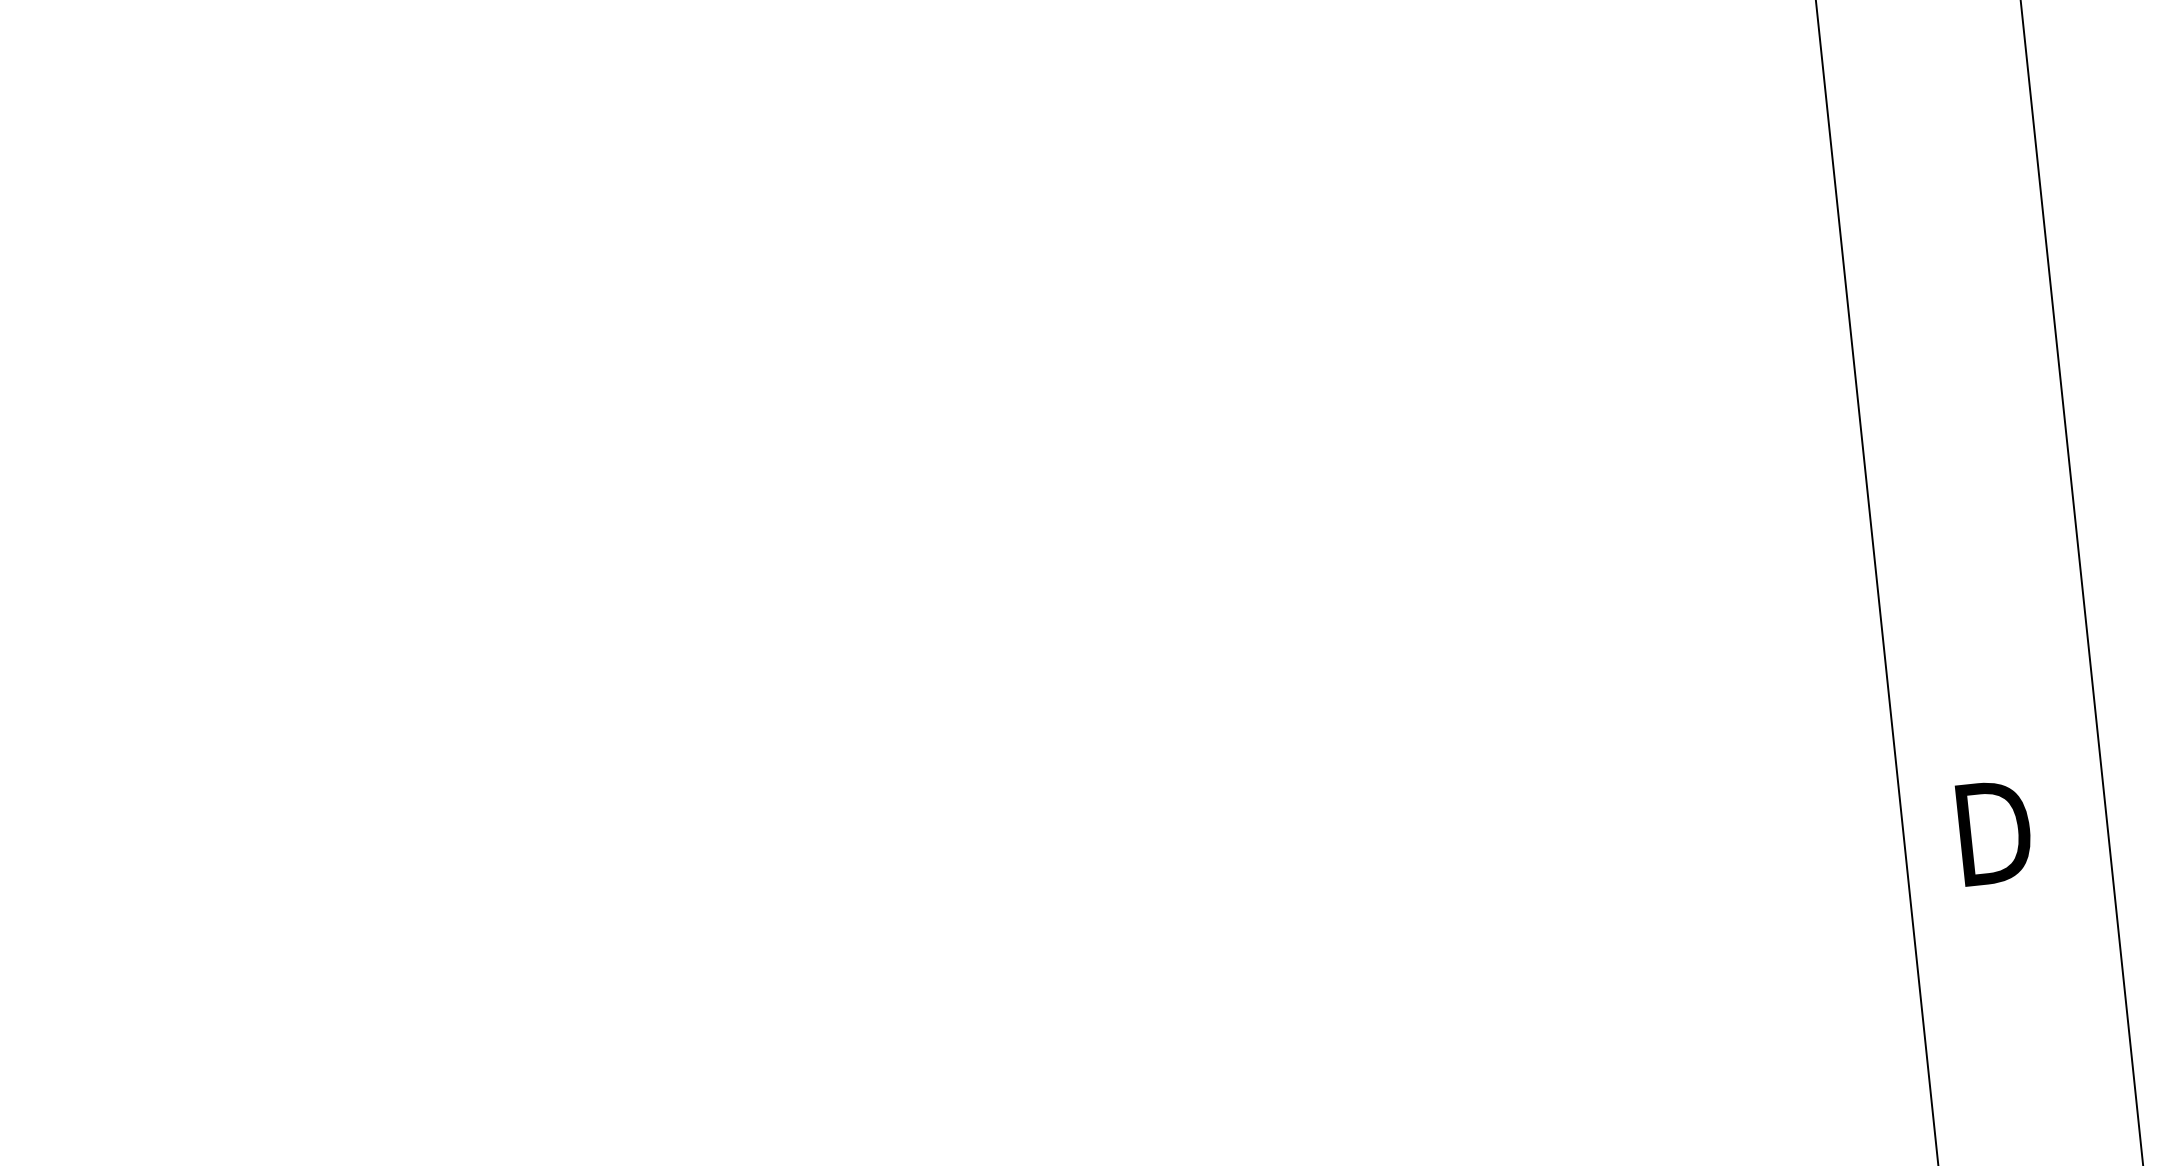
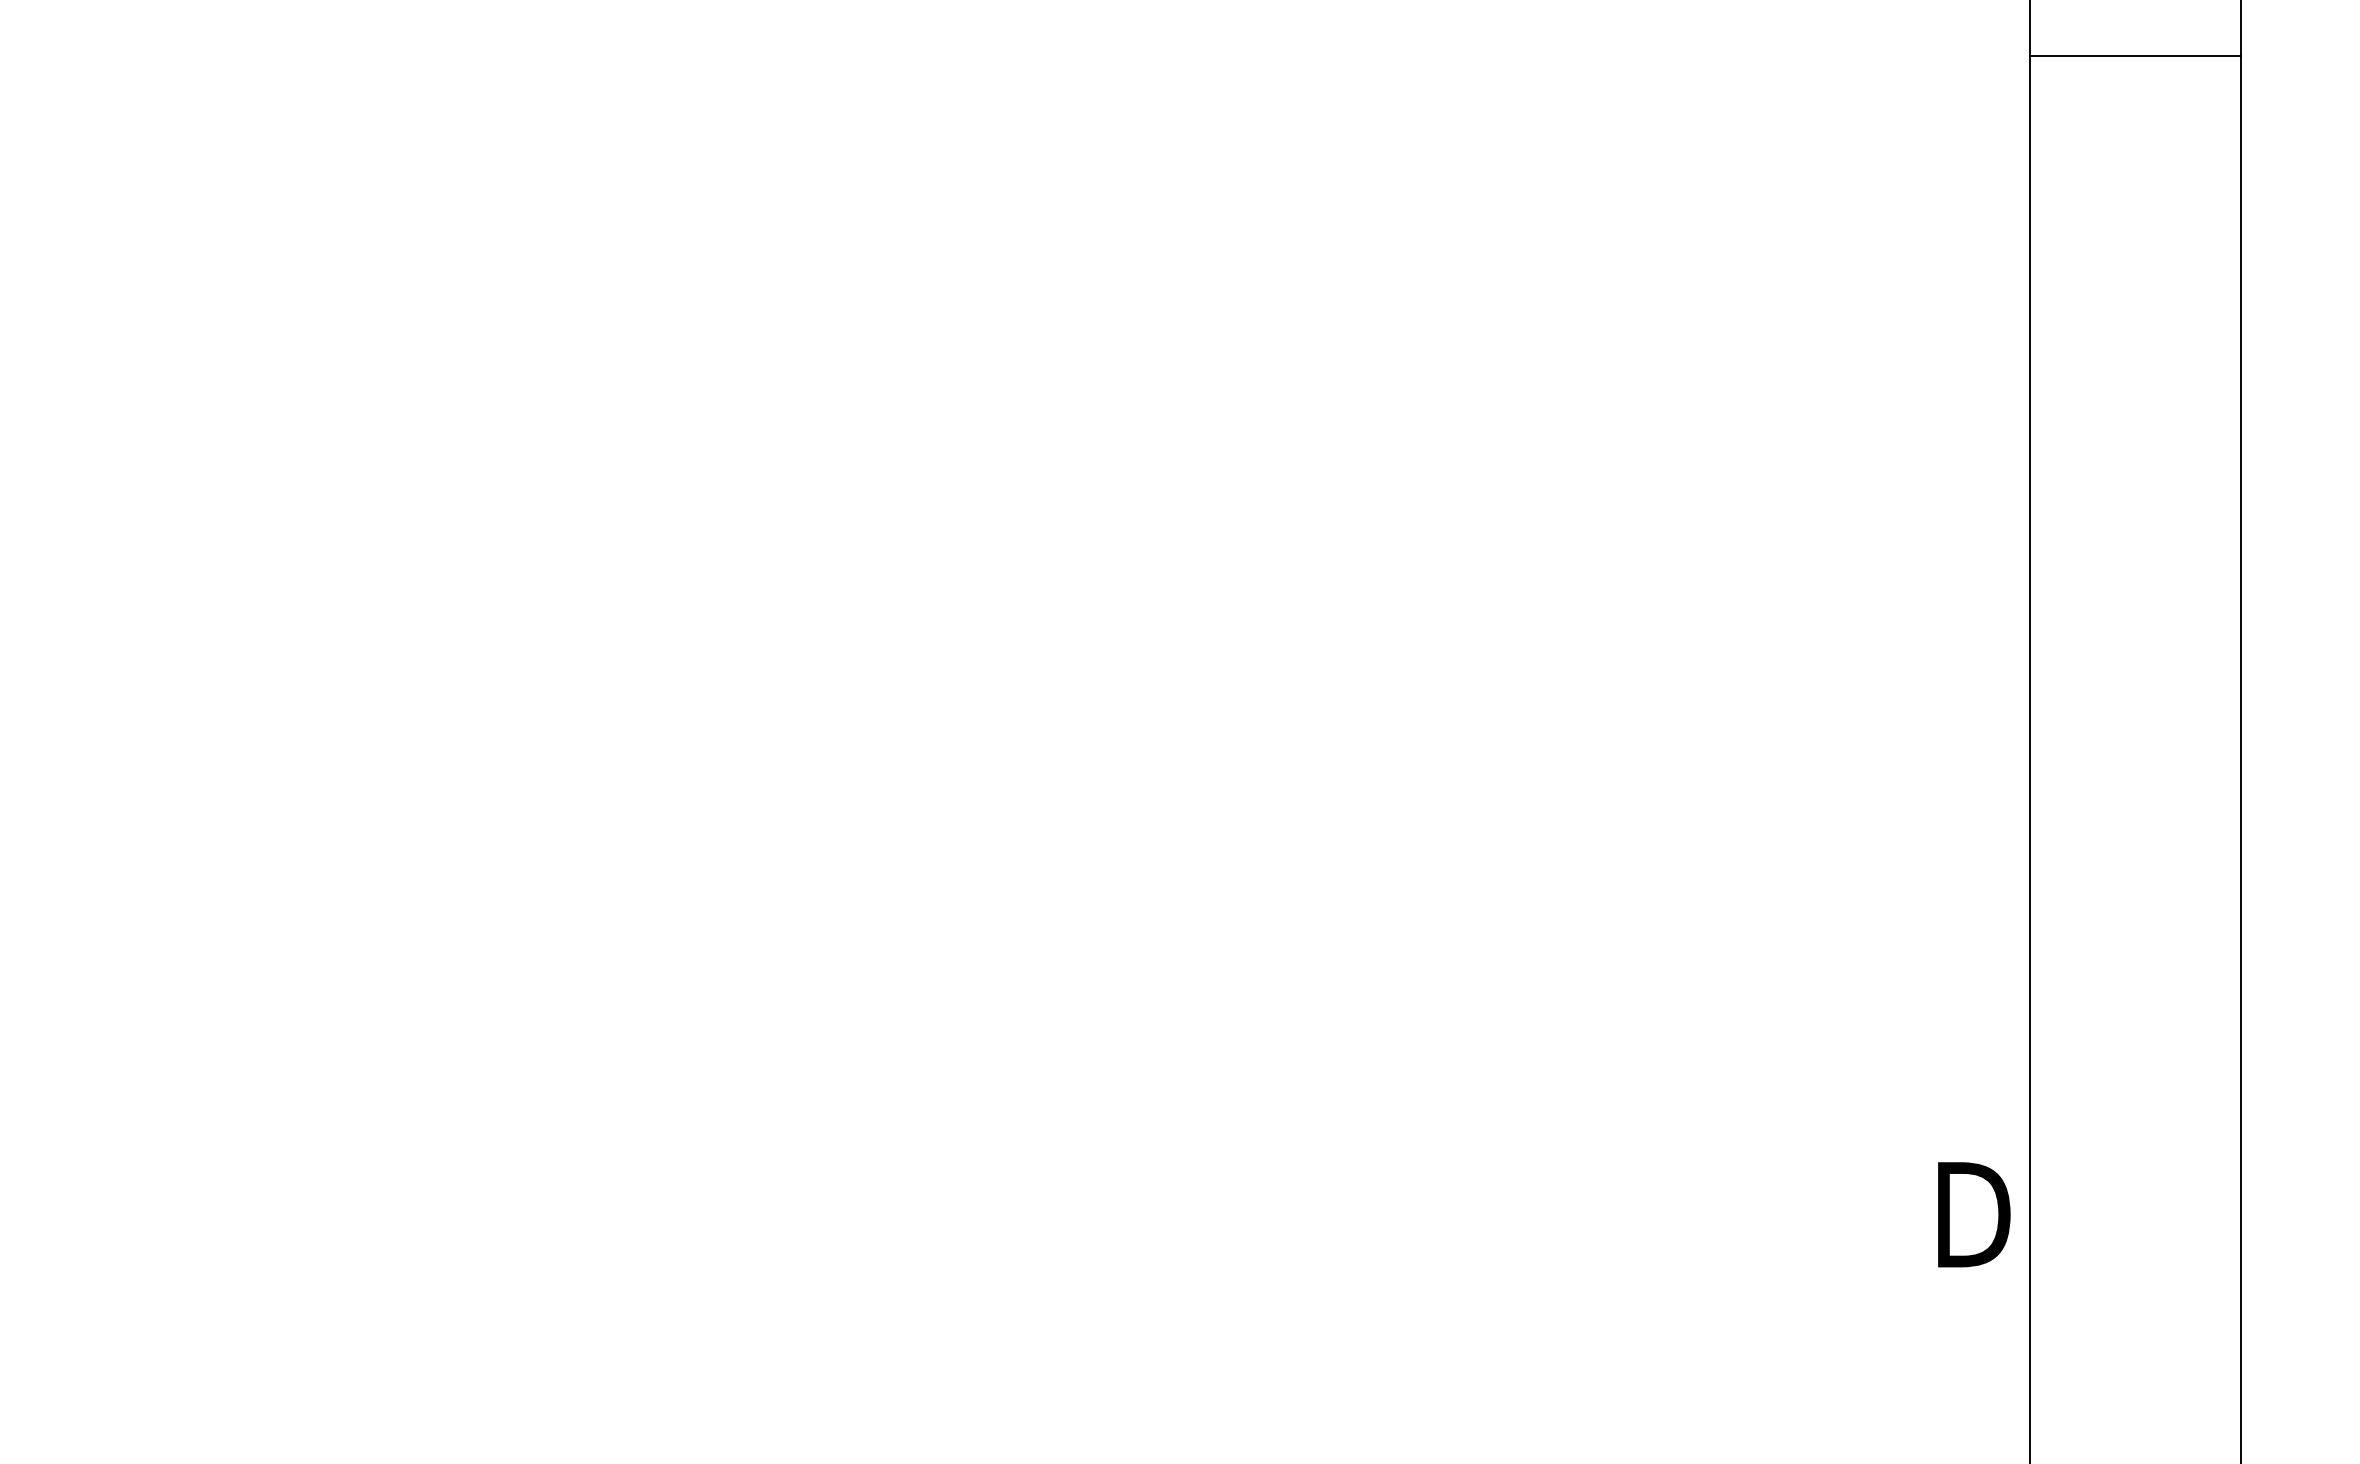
text: (1995, 832) -> (1974, 1214), moved

